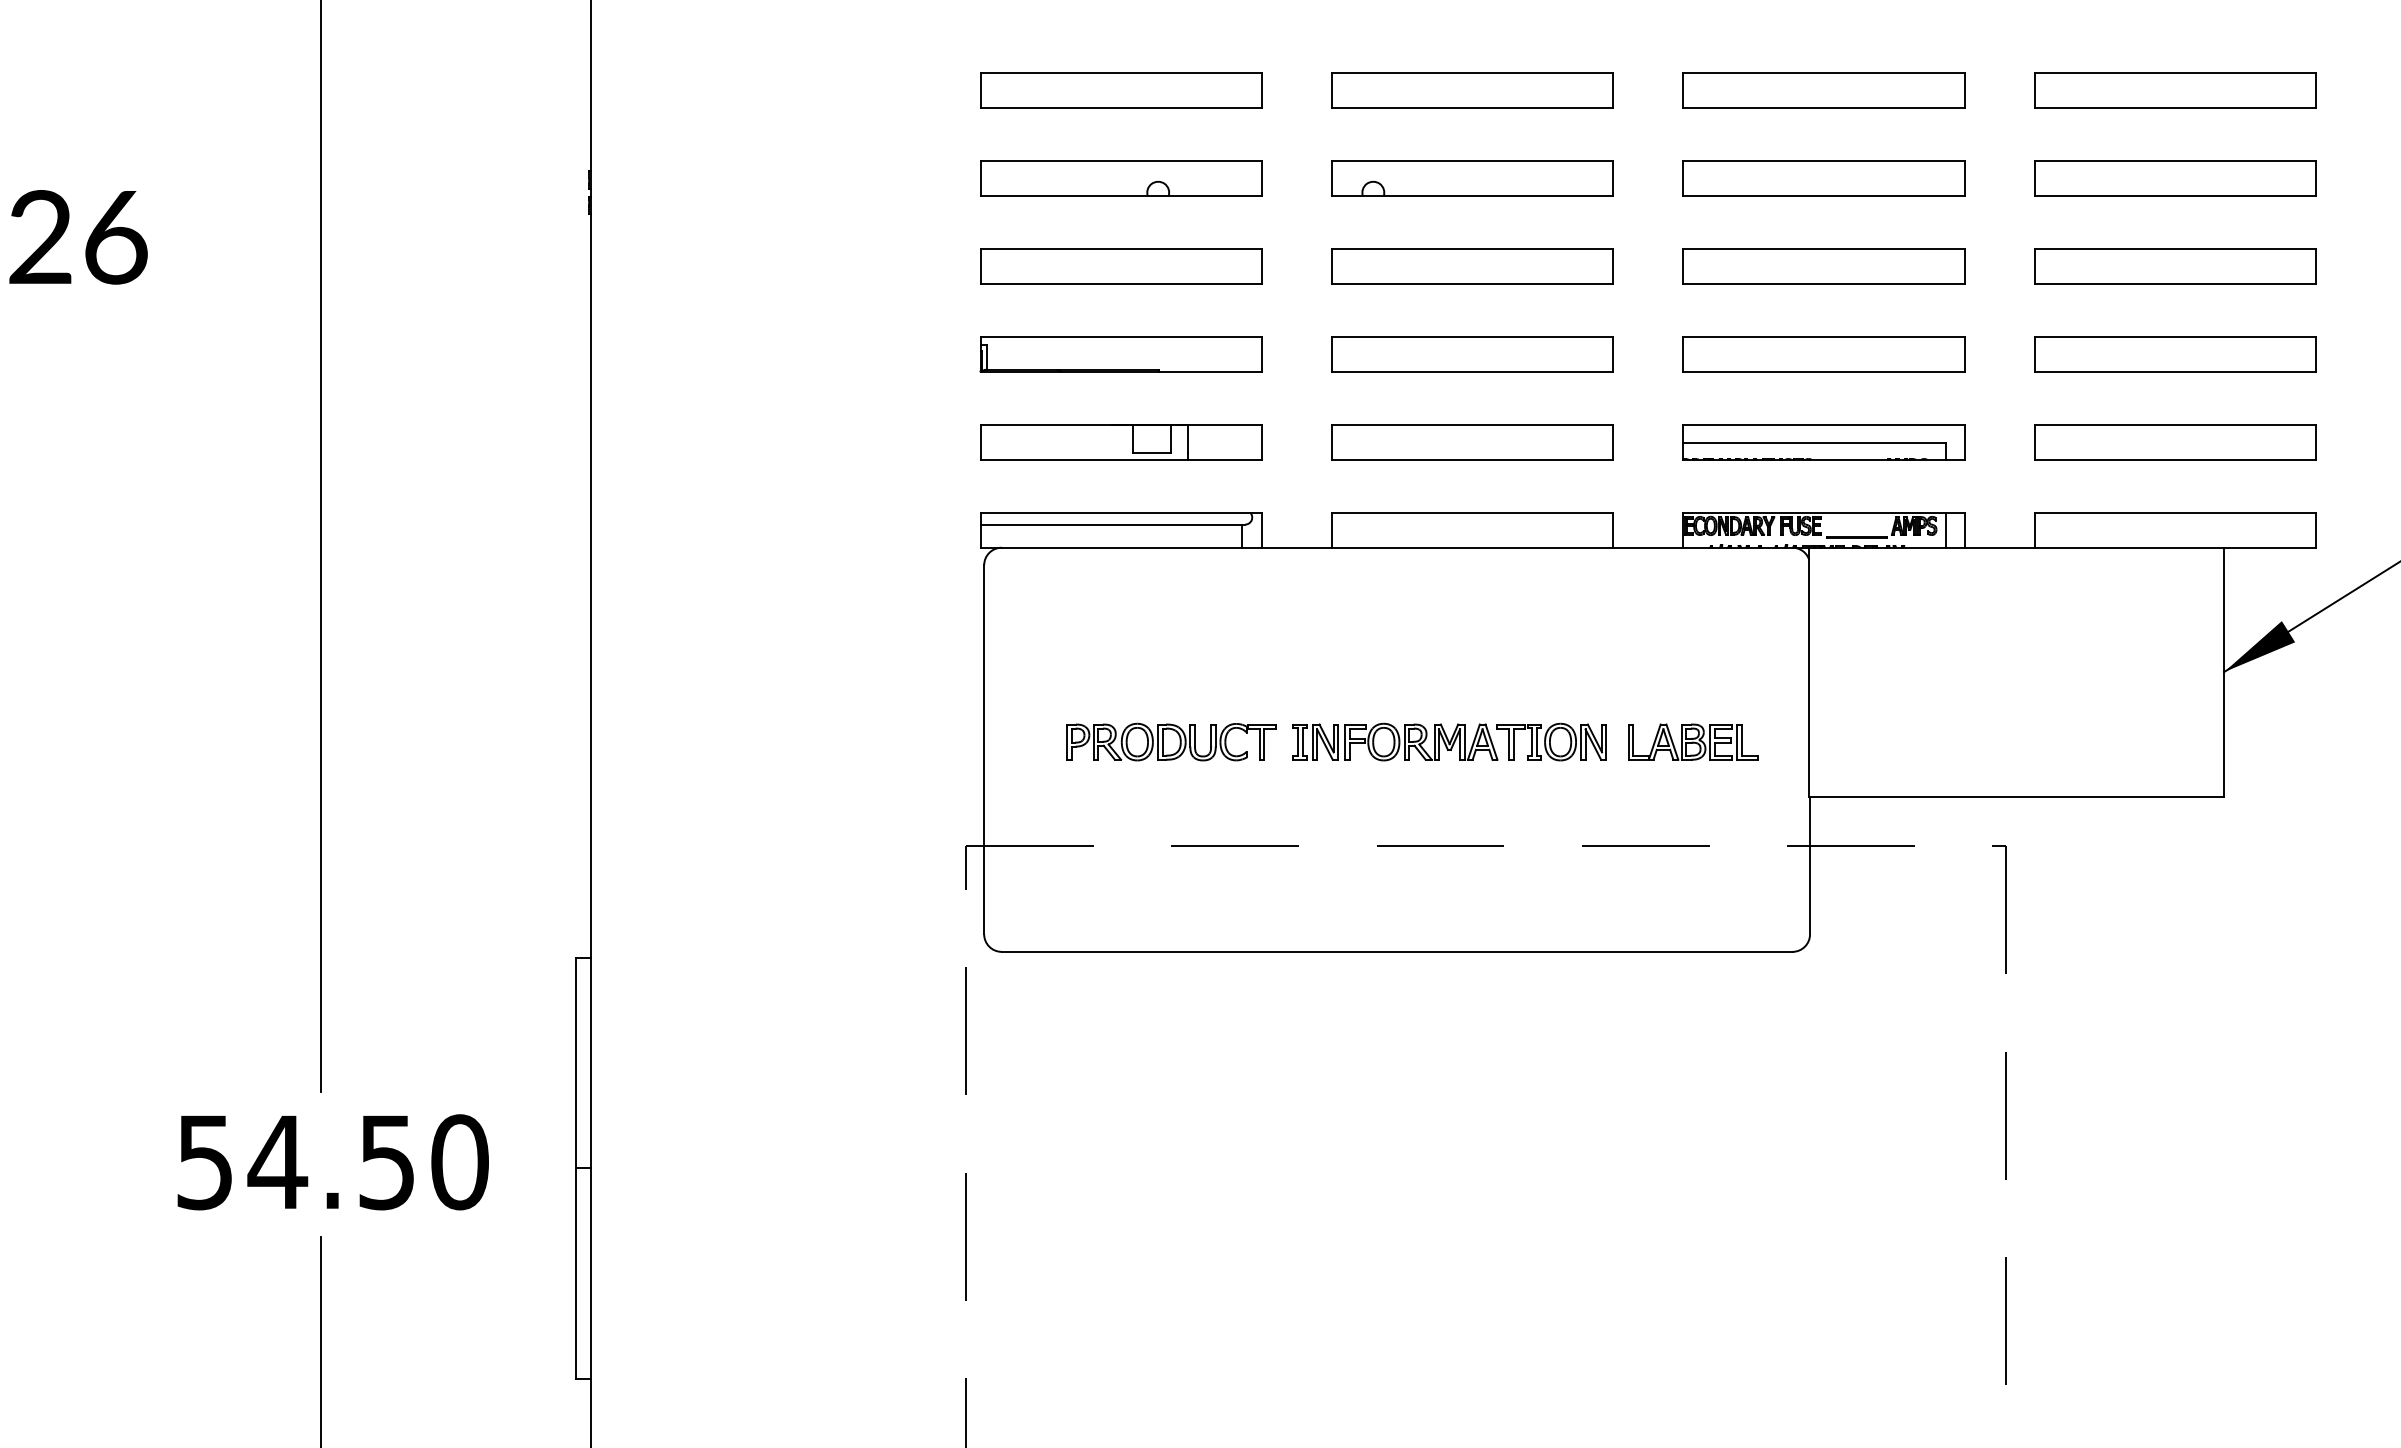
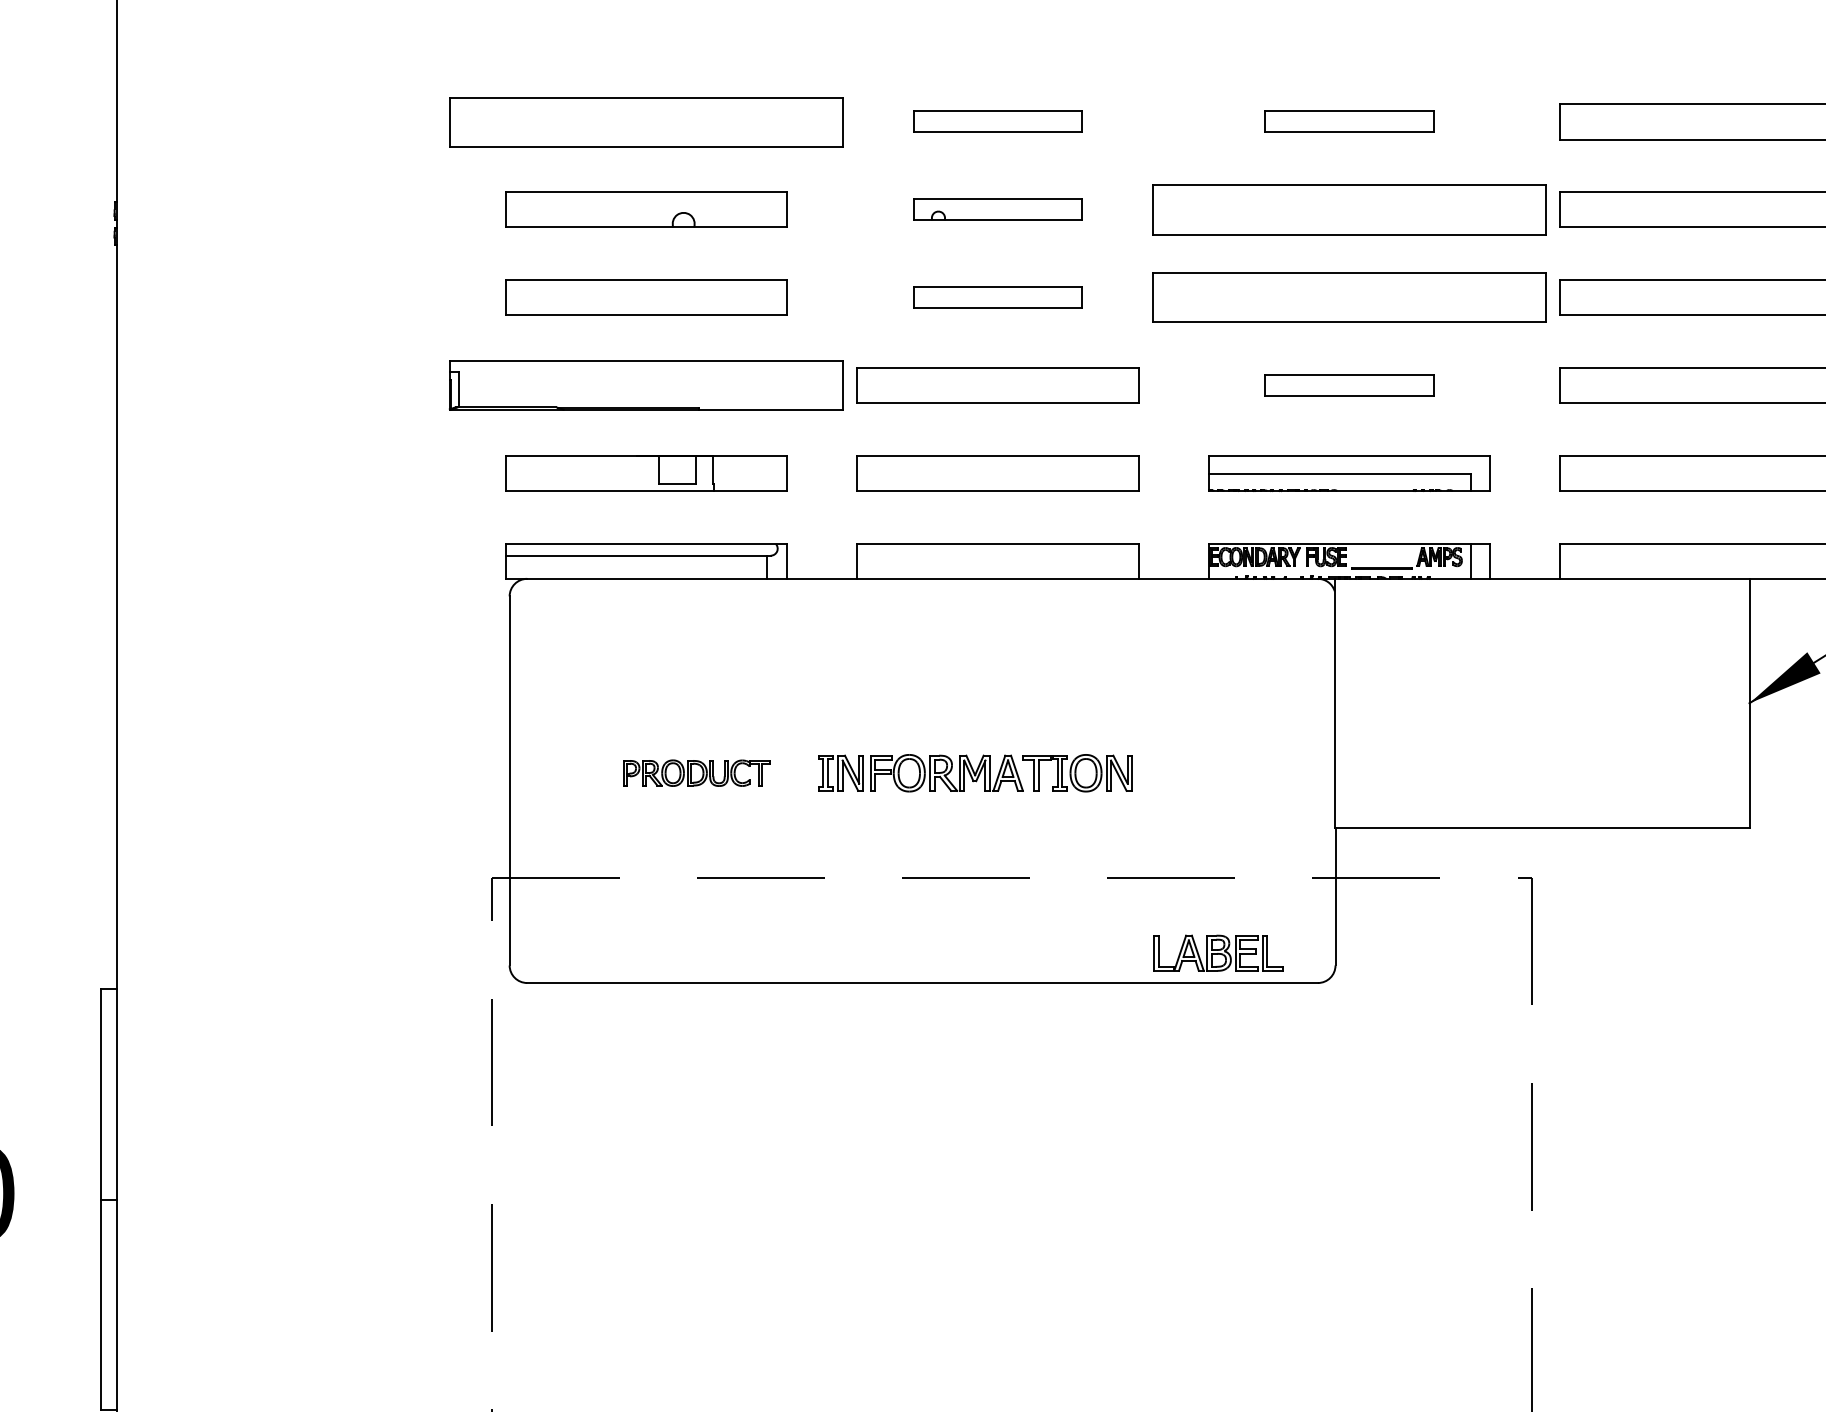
part: (1121, 90) -> (646, 121), size x1.4
part: (1472, 90) -> (997, 121), size x0.6
part: (1823, 90) -> (1348, 121), size x0.6
part: (1472, 178) -> (997, 209), size x0.6
part: (1823, 178) -> (1348, 209), size x1.4
part: (1472, 266) -> (997, 297), size x0.6
part: (1823, 266) -> (1348, 297), size x1.4
part: (1120, 354) -> (645, 385), size x1.4
part: (1823, 354) -> (1348, 385), size x0.6
part: (1171, 741) -> (696, 772), size x0.7
part: (1693, 741) -> (1218, 952), moved

